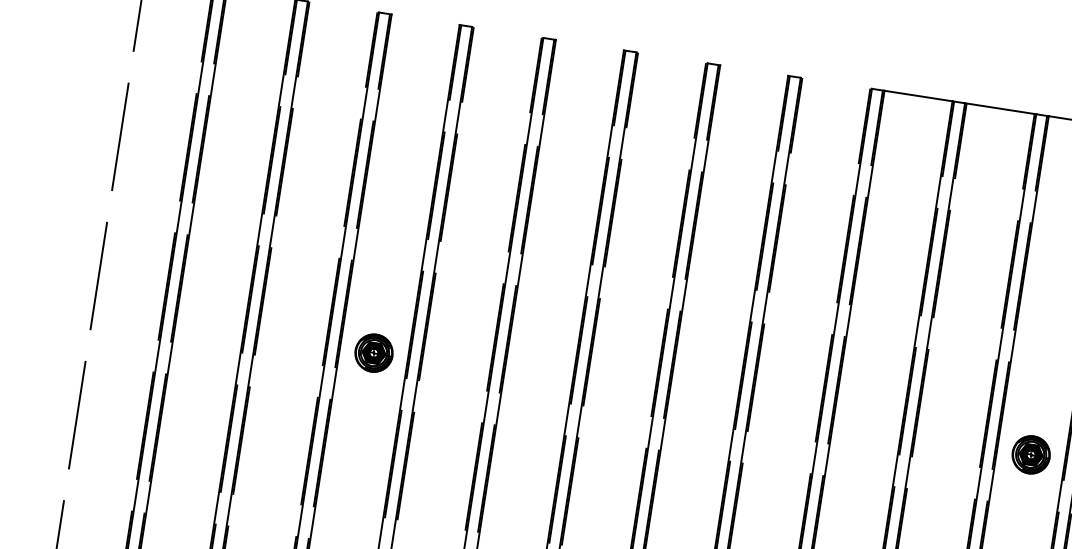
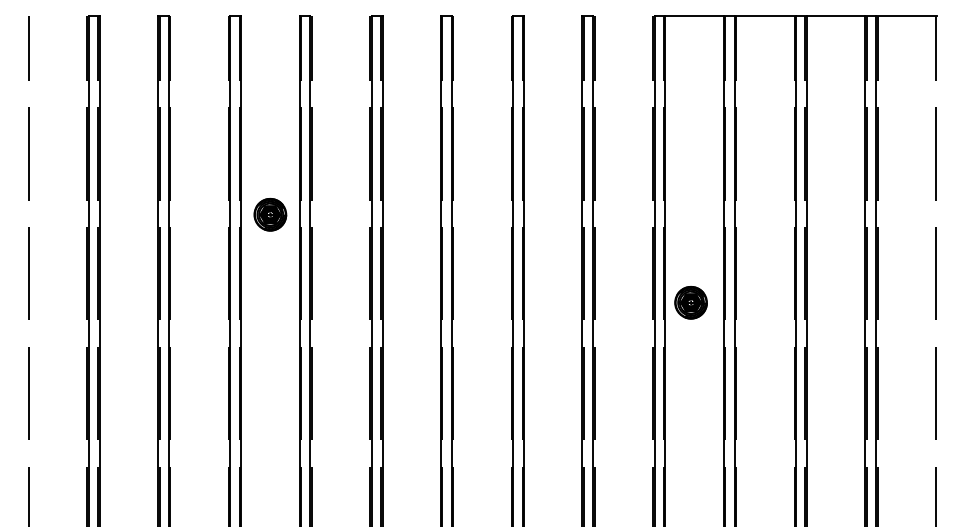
part: (374, 352) -> (270, 214), moved
part: (1030, 454) -> (690, 302), moved

